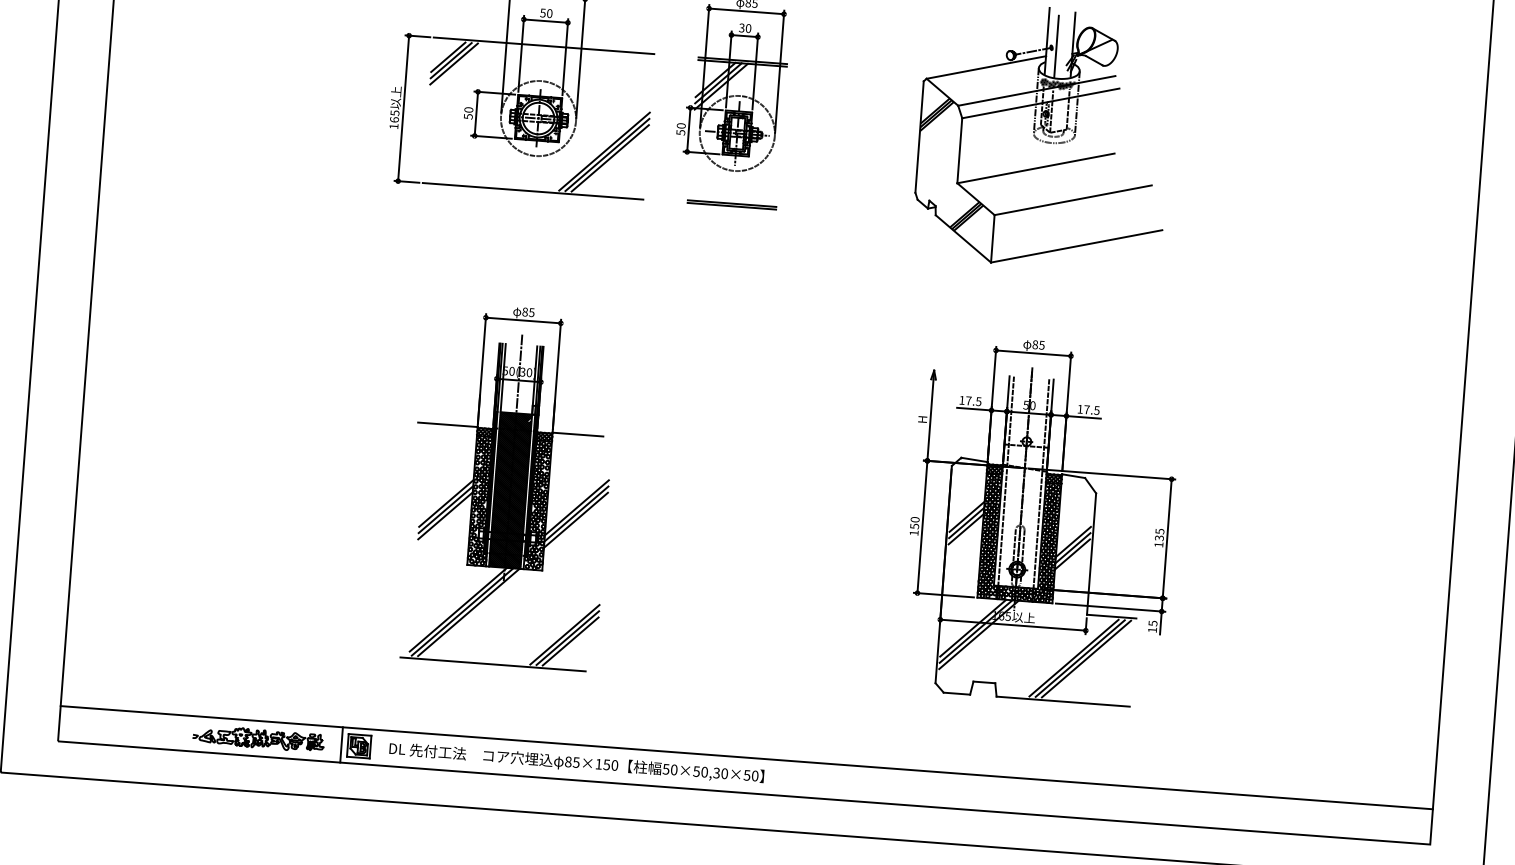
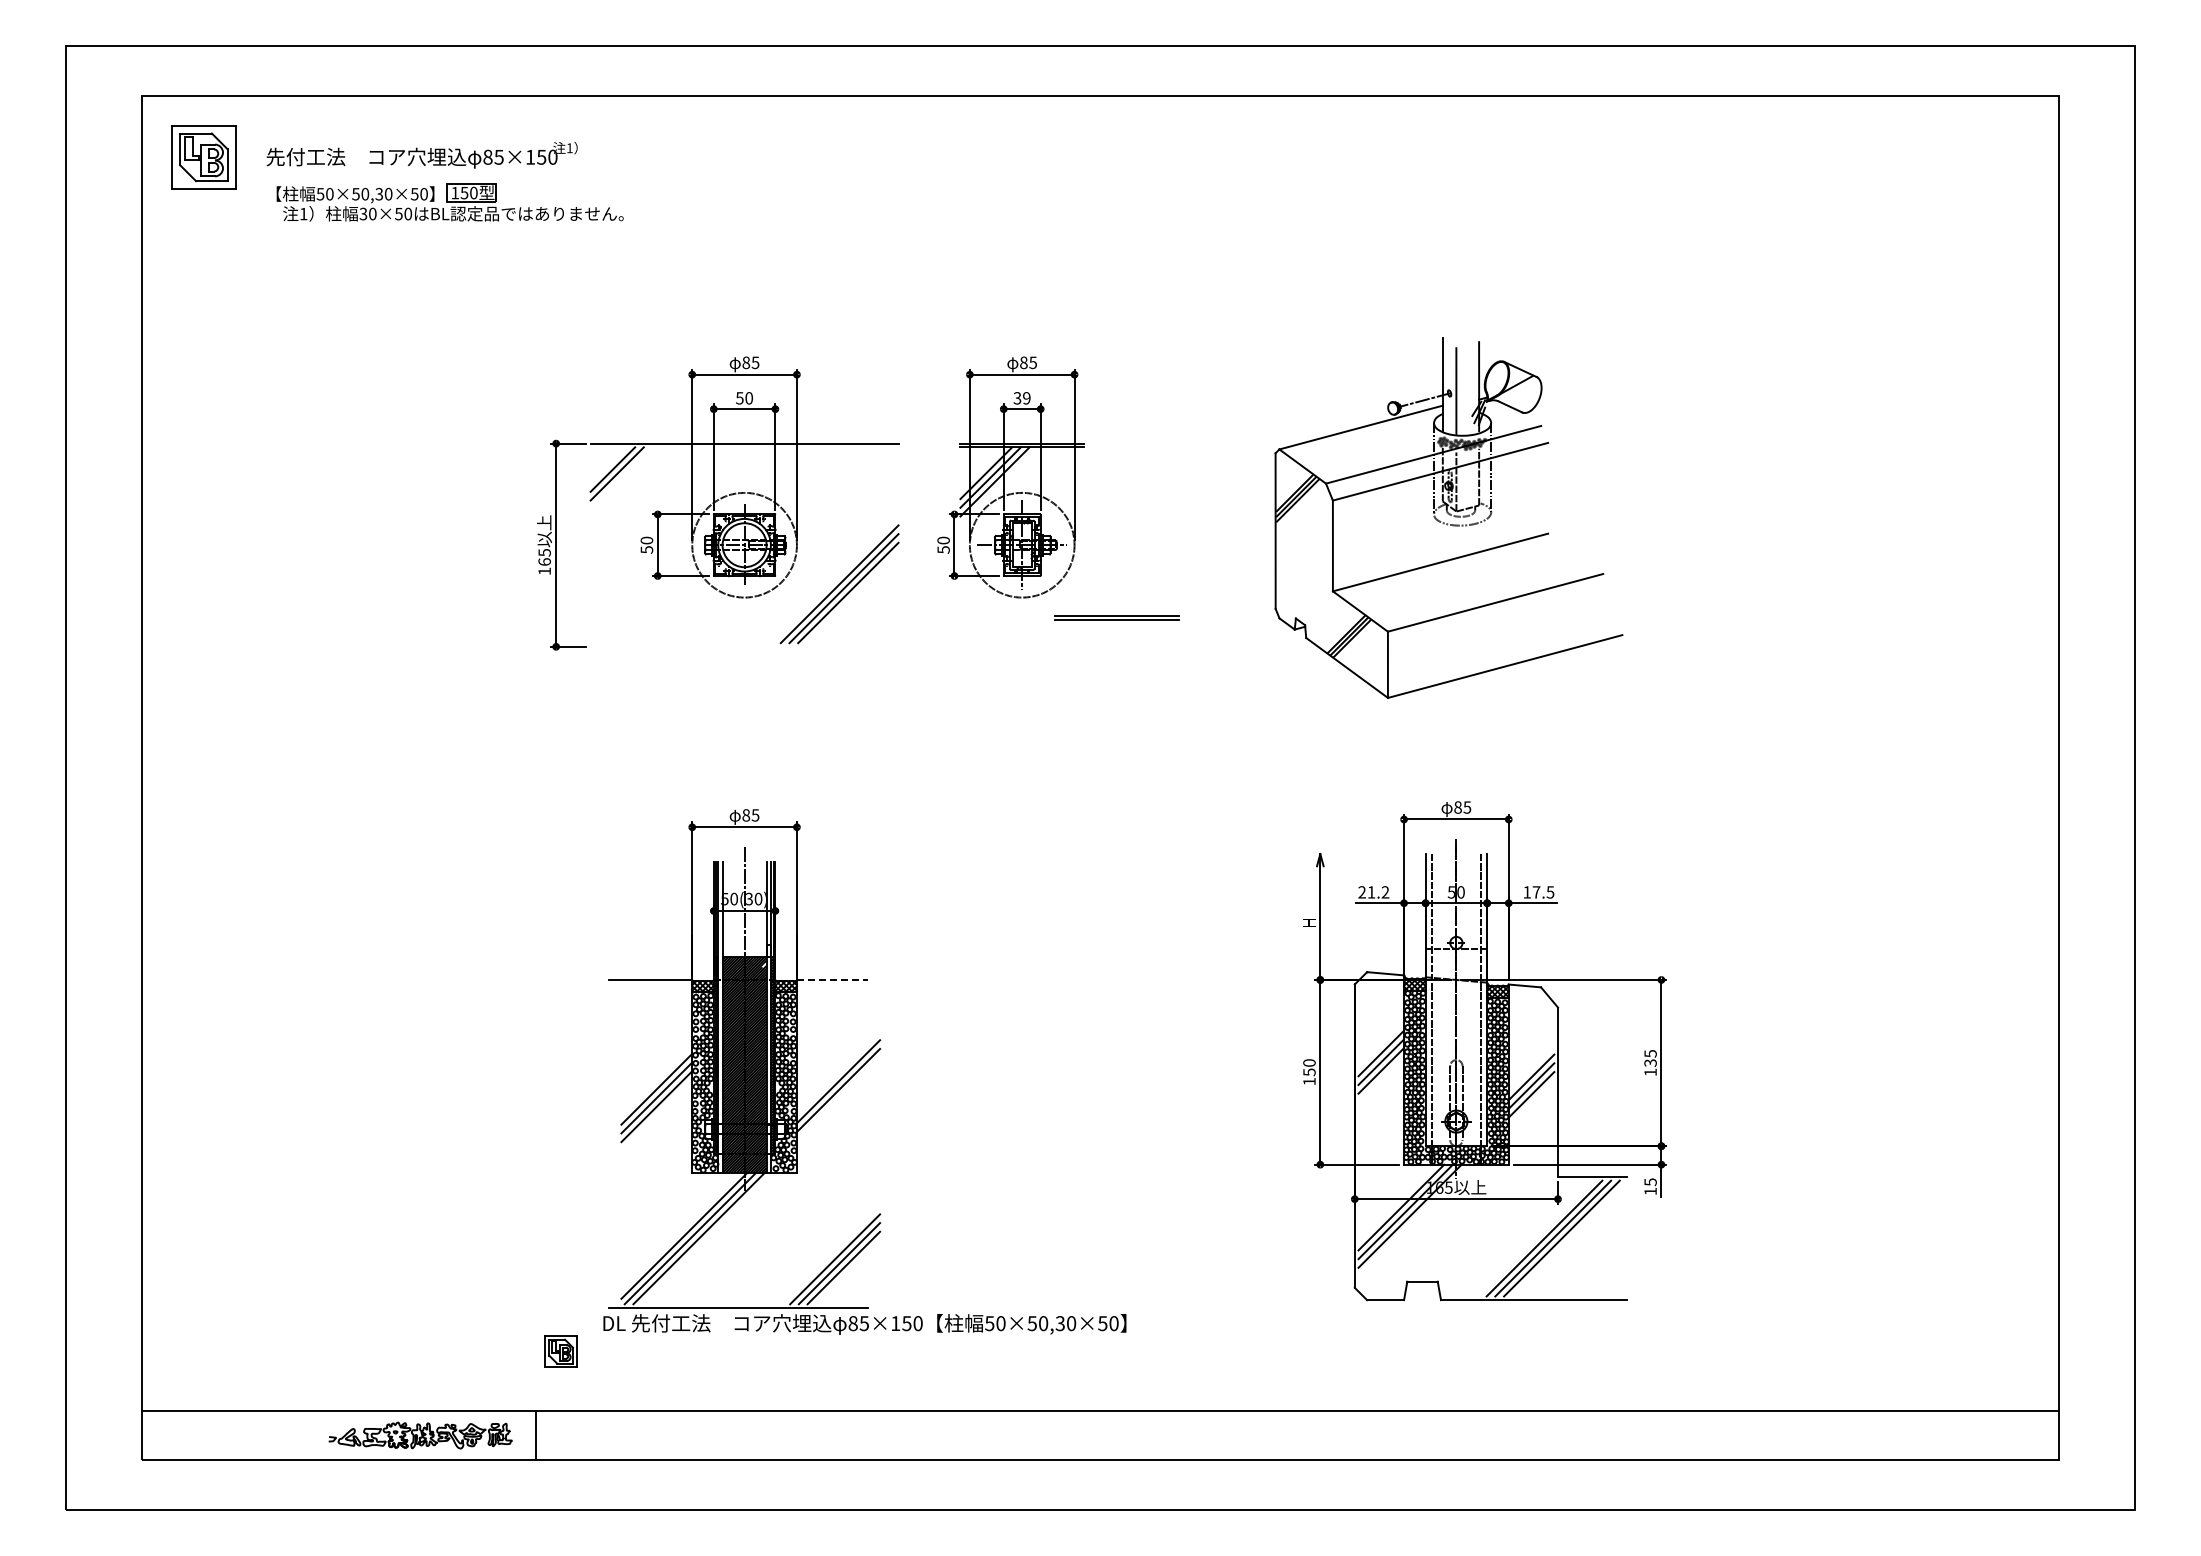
text: (748, 28) -> (1026, 398), 30 -> 39
line: (454, 64) -> (621, 478), removed
line: (533, 191) -> (744, 646), removed
part: (731, 204) -> (1116, 617), moved
text: (970, 401) -> (1373, 892), 17.5 -> 21.2
line: (578, 434) -> (832, 979), solid -> dashed
line: (576, 519) -> (838, 1098), removed
part: (358, 746) -> (560, 1351), moved
text: (576, 763) -> (864, 1324), moved

